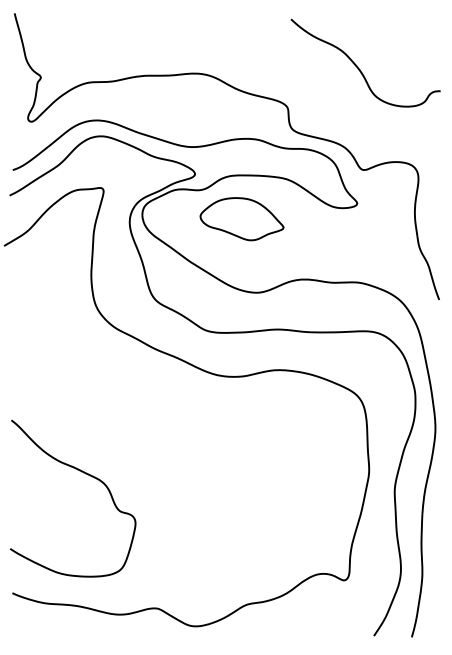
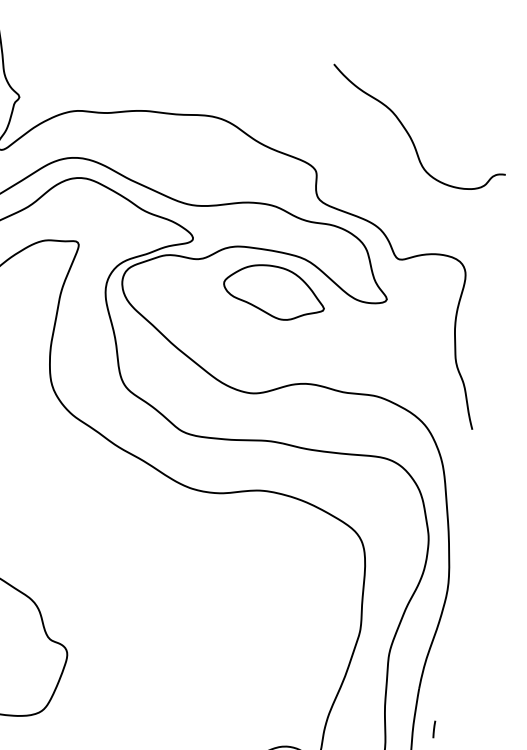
part: (241, 219) -> (273, 292), moved
line: (438, 545) -> (434, 729), added

